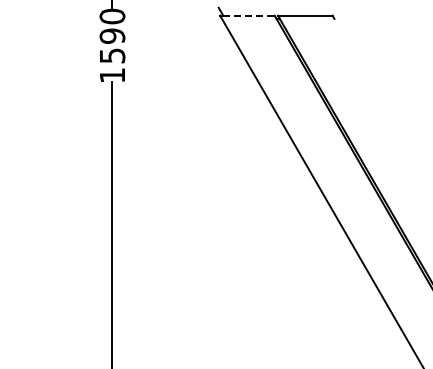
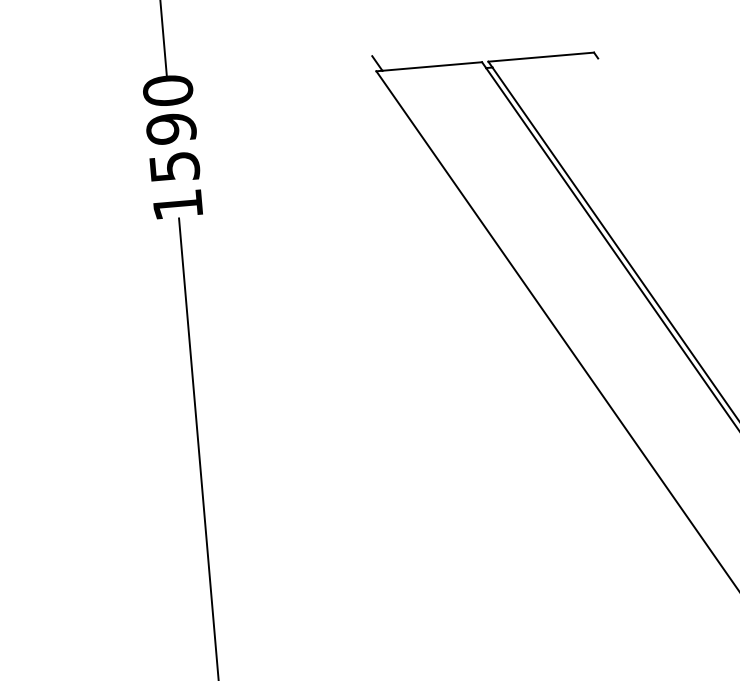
line: (249, 15) -> (433, 66), dashed -> solid

